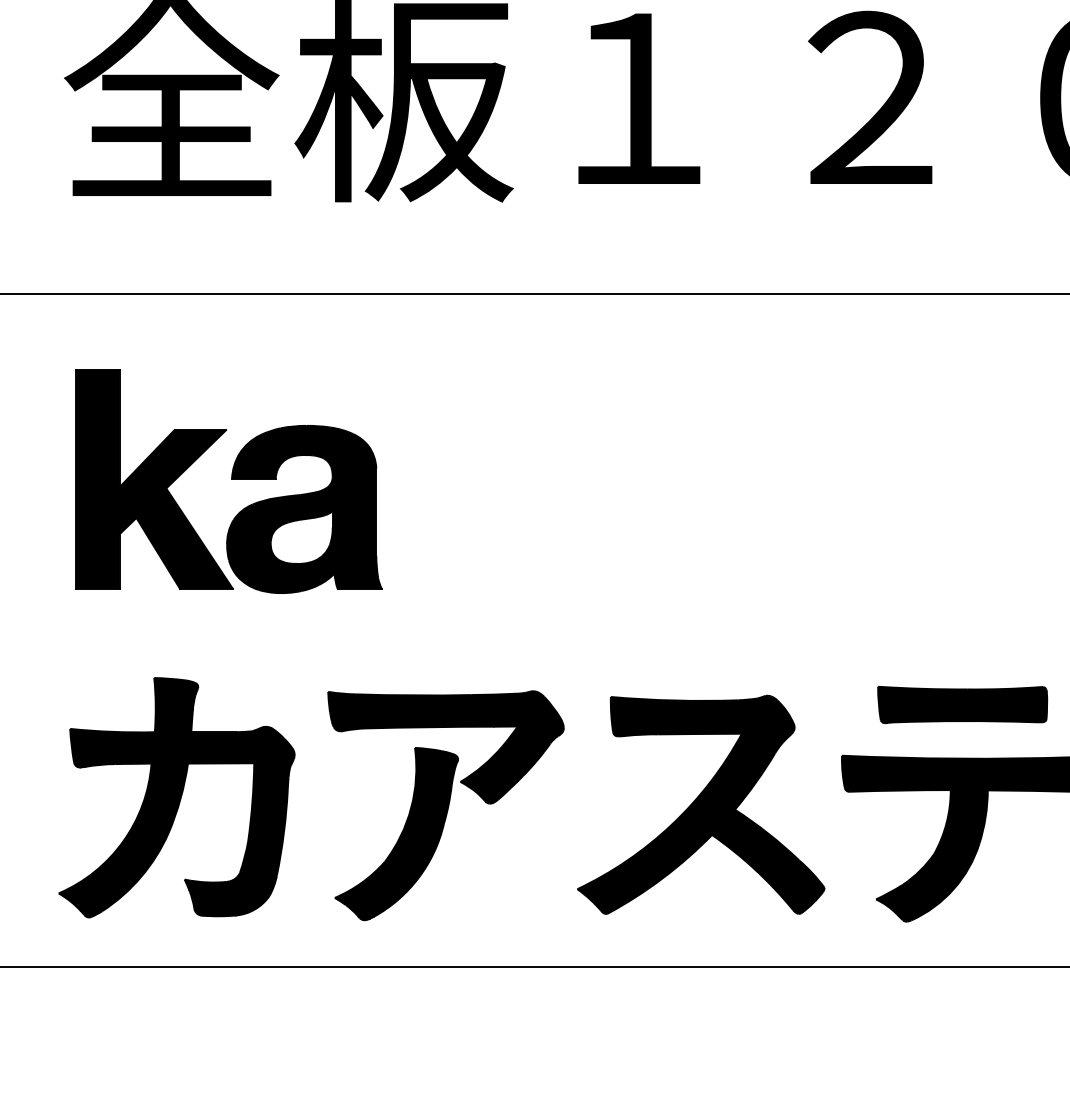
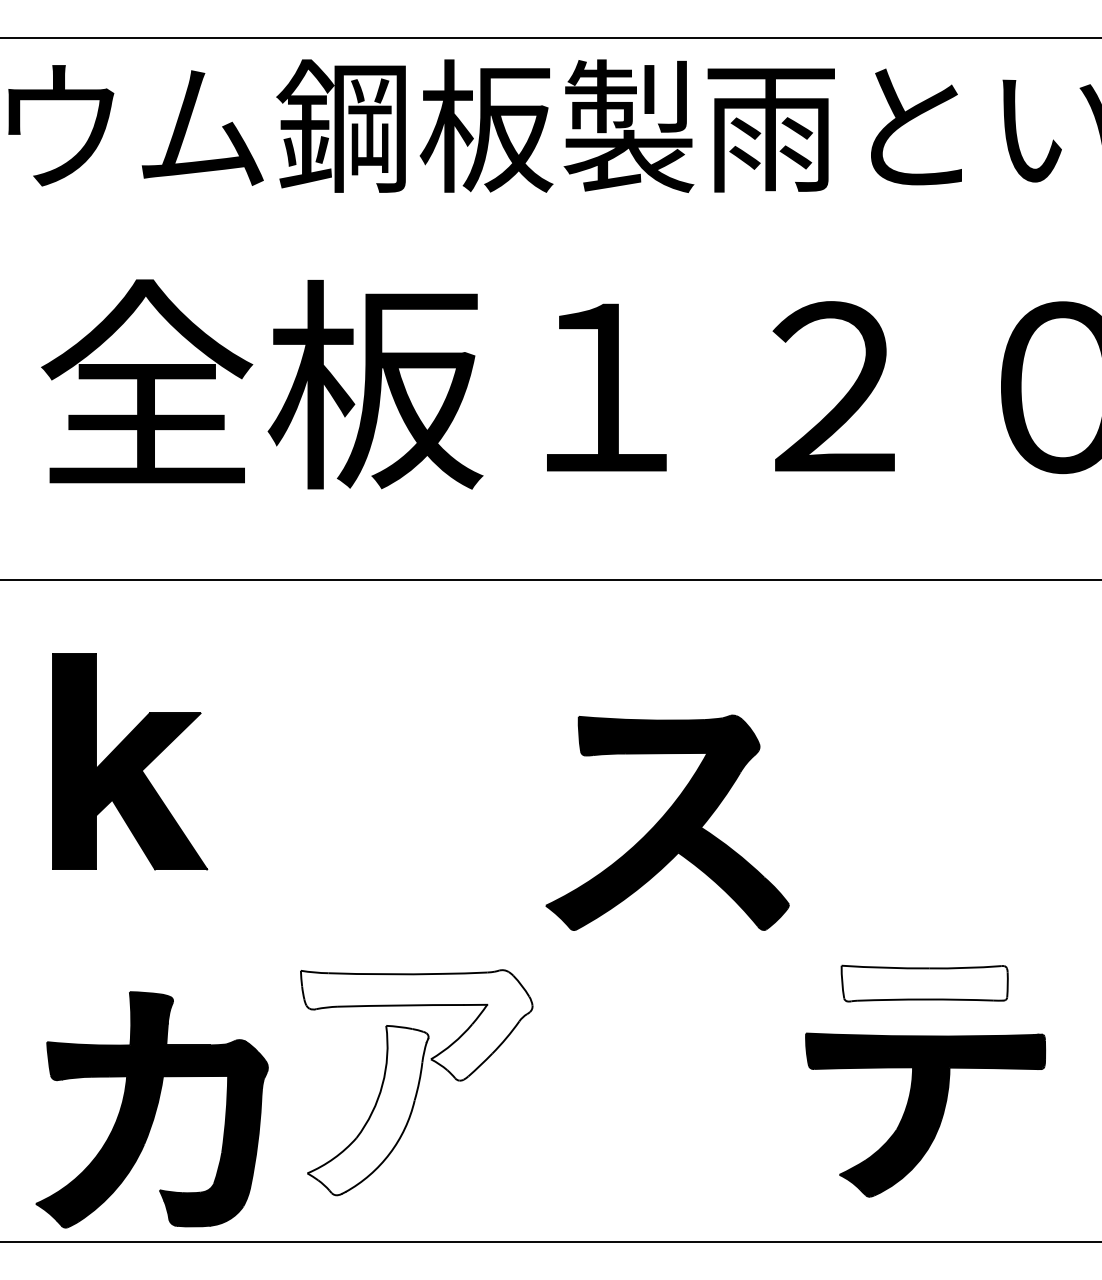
part: (304, 509) -> (277, 791), removed
fill: (962, 704) -> (924, 983), removed
fill: (445, 747) -> (416, 1025), removed
part: (176, 797) -> (151, 1109), moved
part: (701, 804) -> (667, 822), moved
fill: (395, 833) -> (367, 1110), removed

